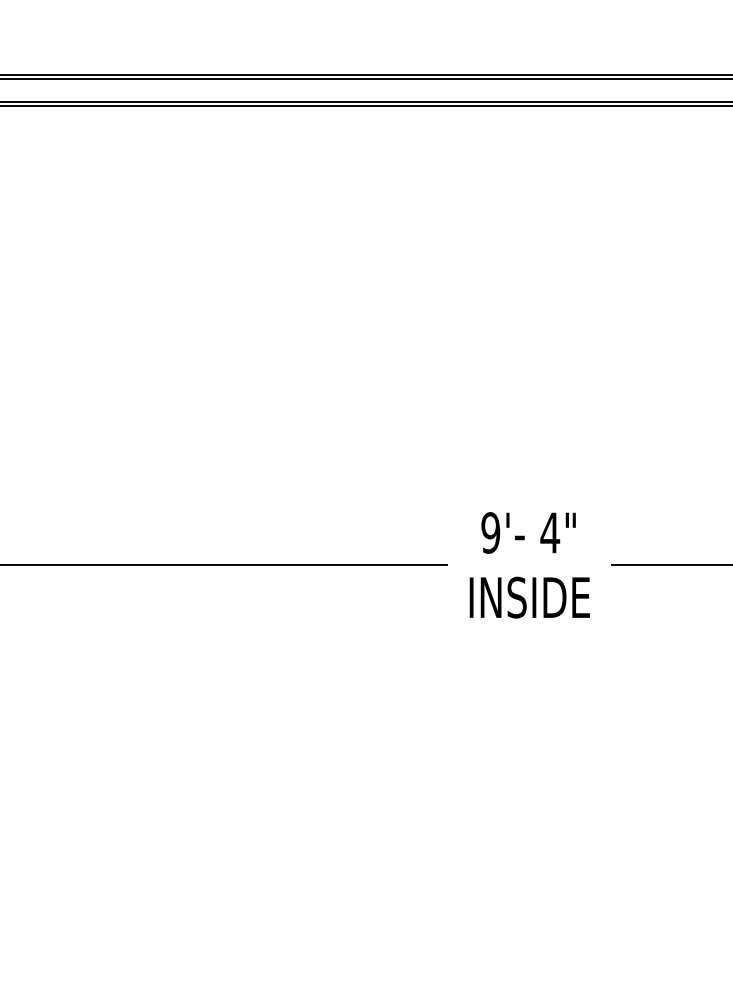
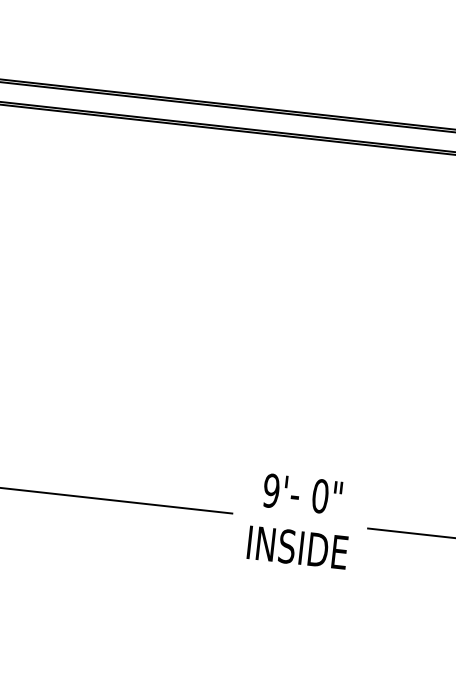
text: (550, 532) -> (320, 495), 4" -> 0"

